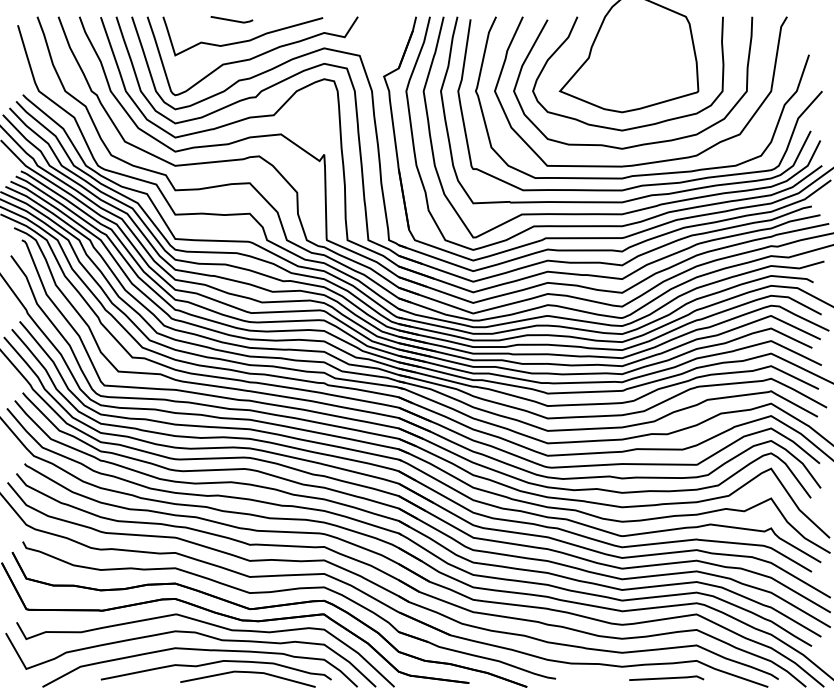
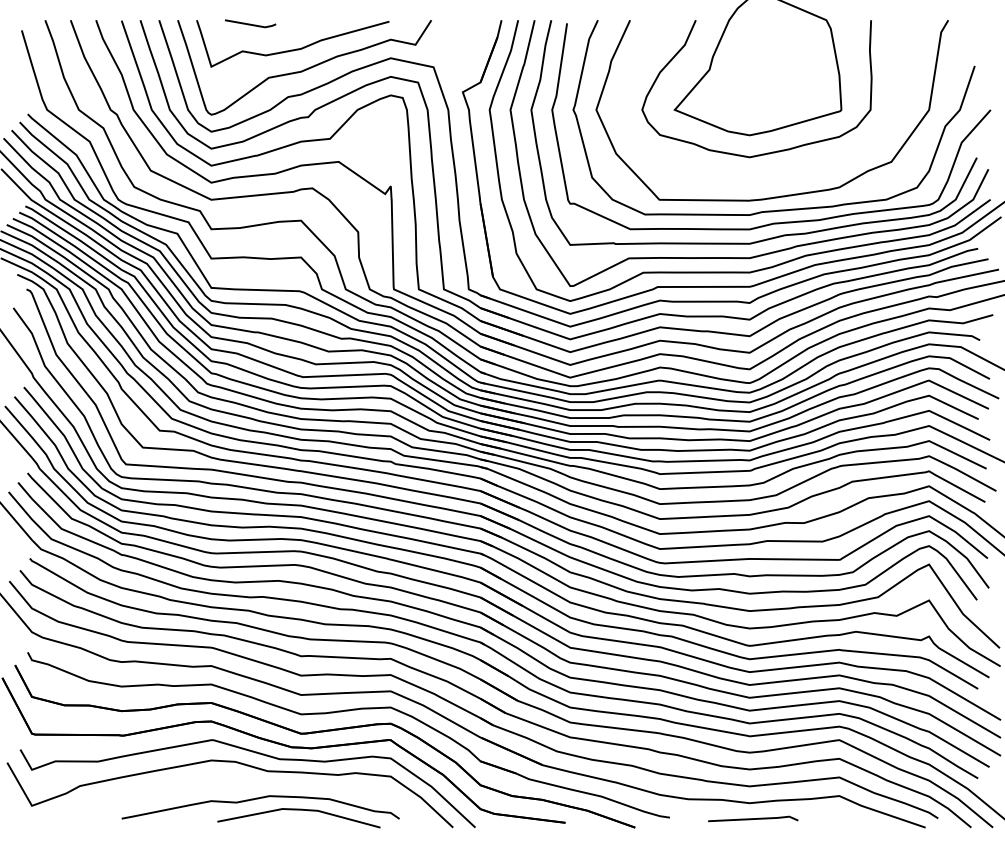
line: (231, 19) -> (250, 23), moved
curve: (645, 143) -> (777, 172), removed
curve: (200, 650) -> (241, 783), removed
line: (666, 677) -> (753, 818), moved

